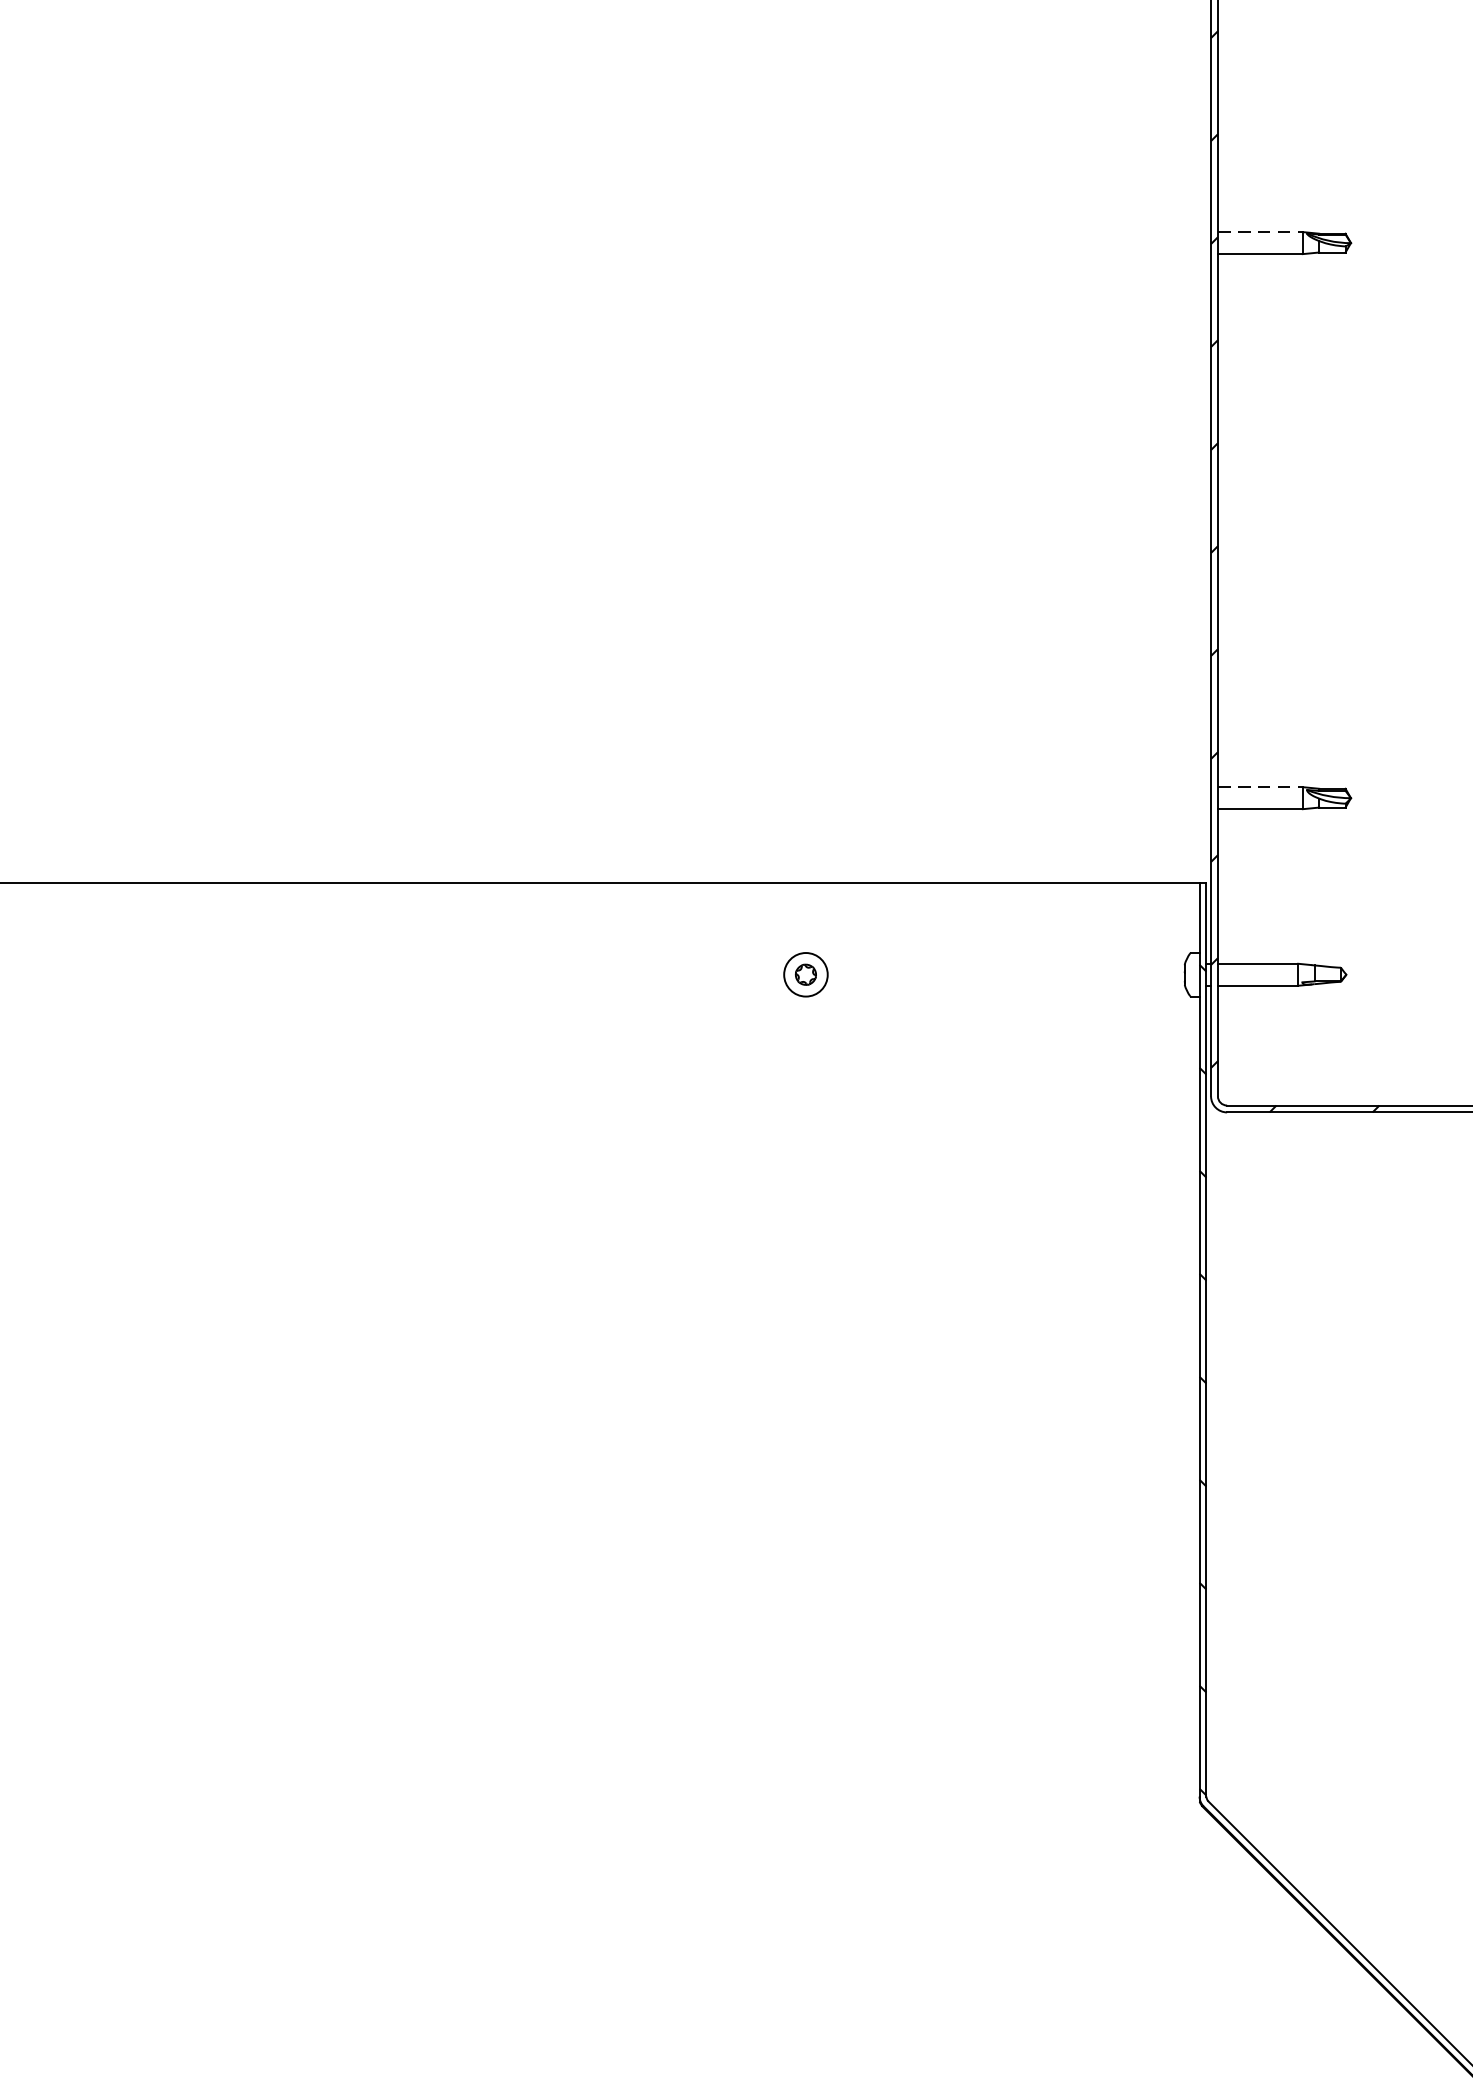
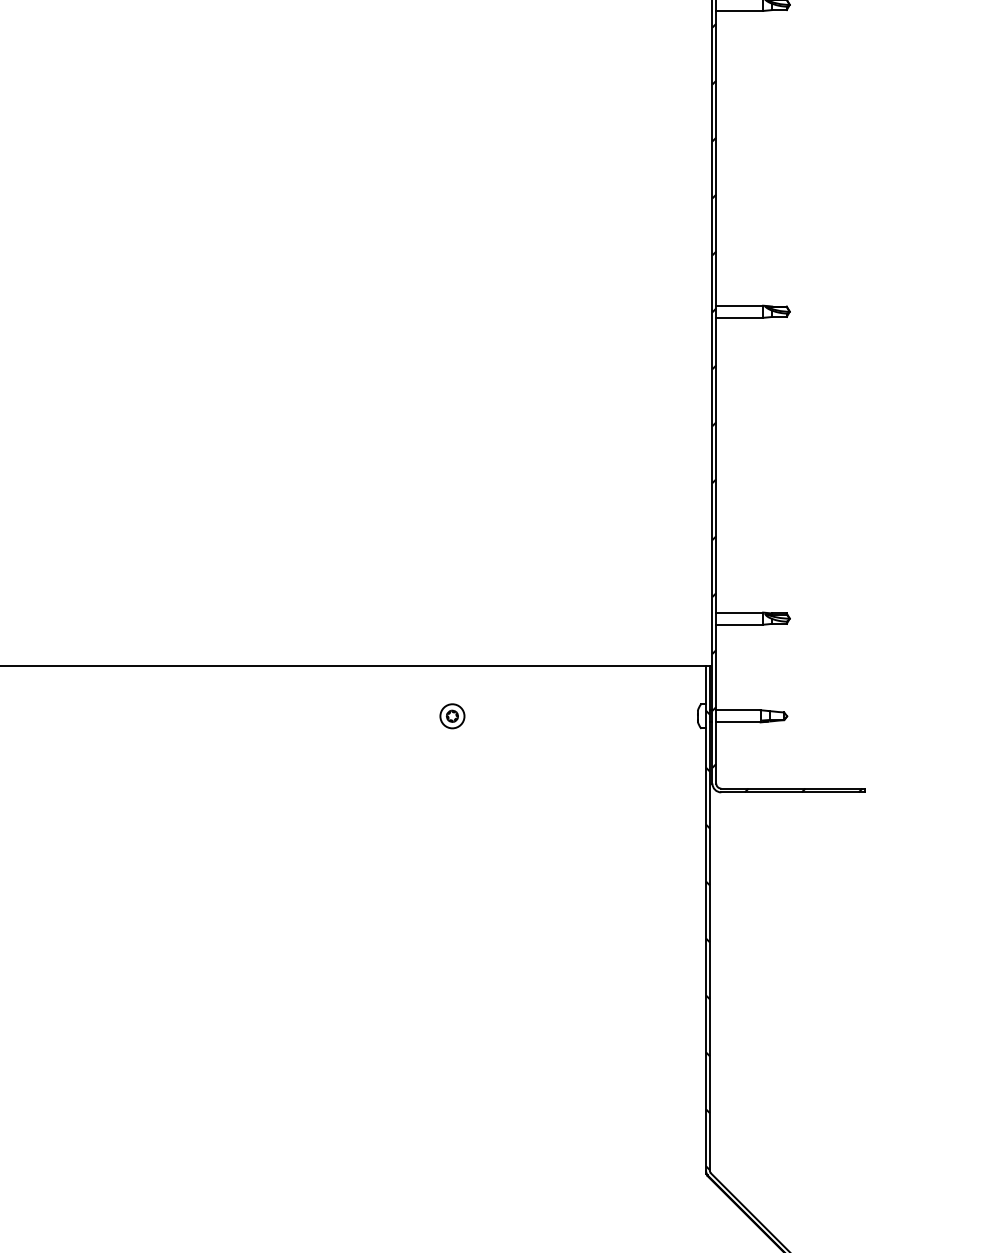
line: (1261, 231) -> (740, 305), dashed -> solid
line: (1261, 787) -> (740, 612), dashed -> solid
part: (806, 975) -> (452, 716), moved

